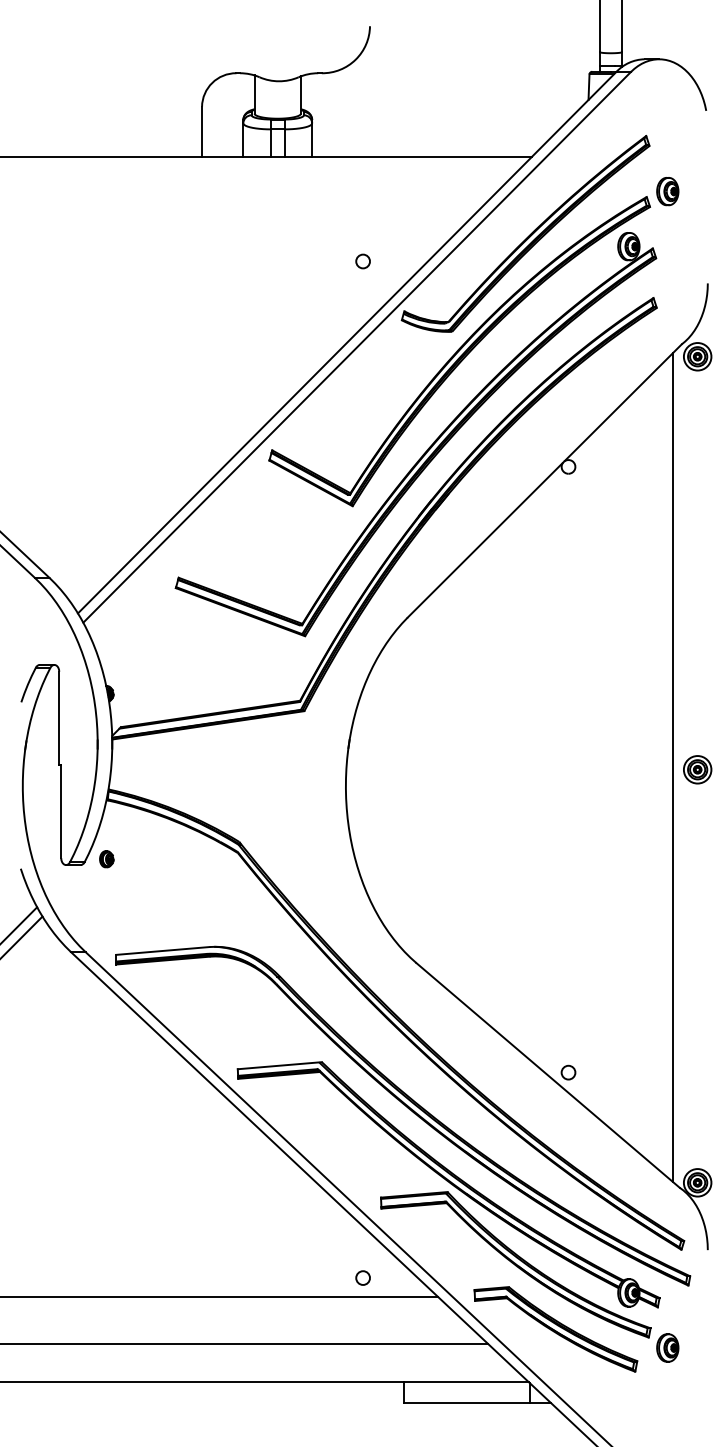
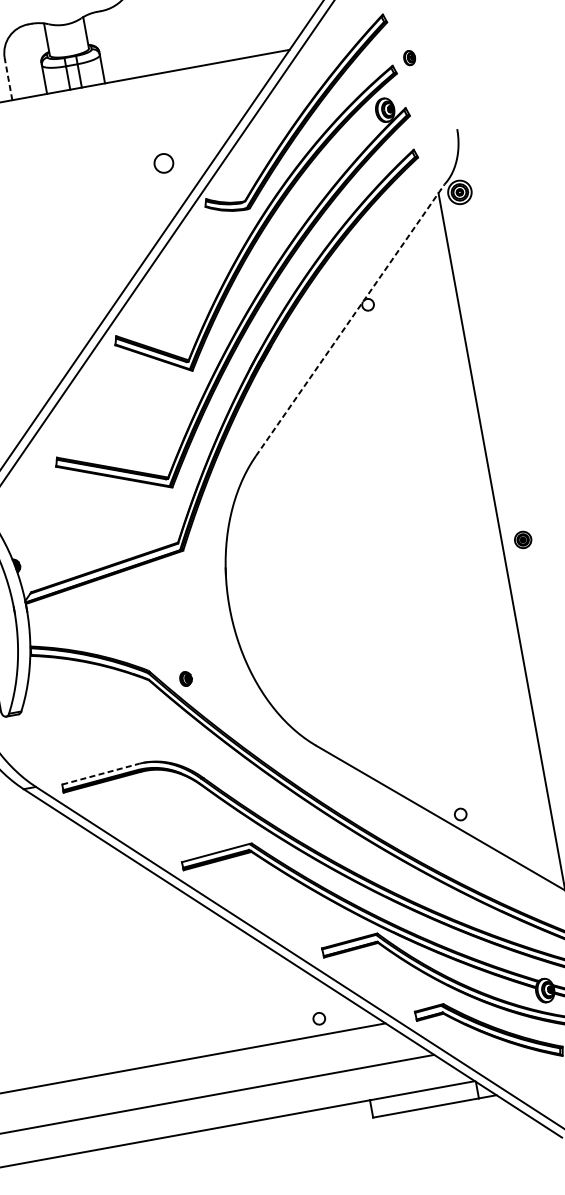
line: (202, 131) -> (8, 78), solid -> dashed
part: (667, 191) -> (409, 57), size x0.6
circle: (362, 261) -> (163, 163), size x1.6
line: (545, 480) -> (350, 319), solid -> dashed
part: (697, 769) -> (522, 539), size x0.7
part: (106, 859) -> (185, 679), moved
line: (163, 950) -> (101, 773), solid -> dashed

